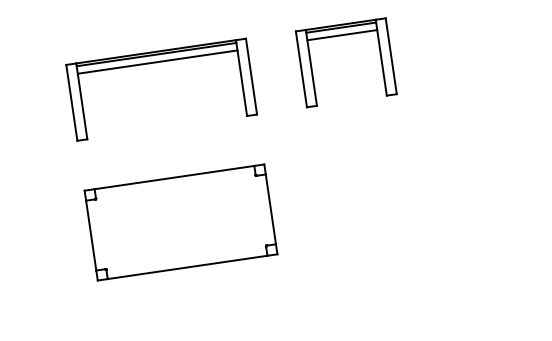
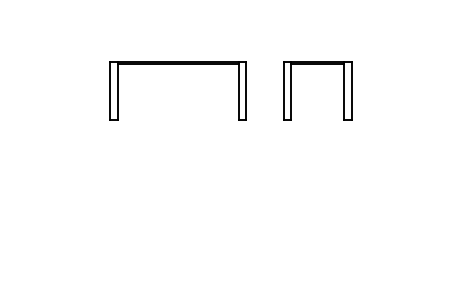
line: (341, 35) -> (317, 70), removed
line: (156, 62) -> (177, 70), removed
part: (180, 222) -> (177, 191), removed

